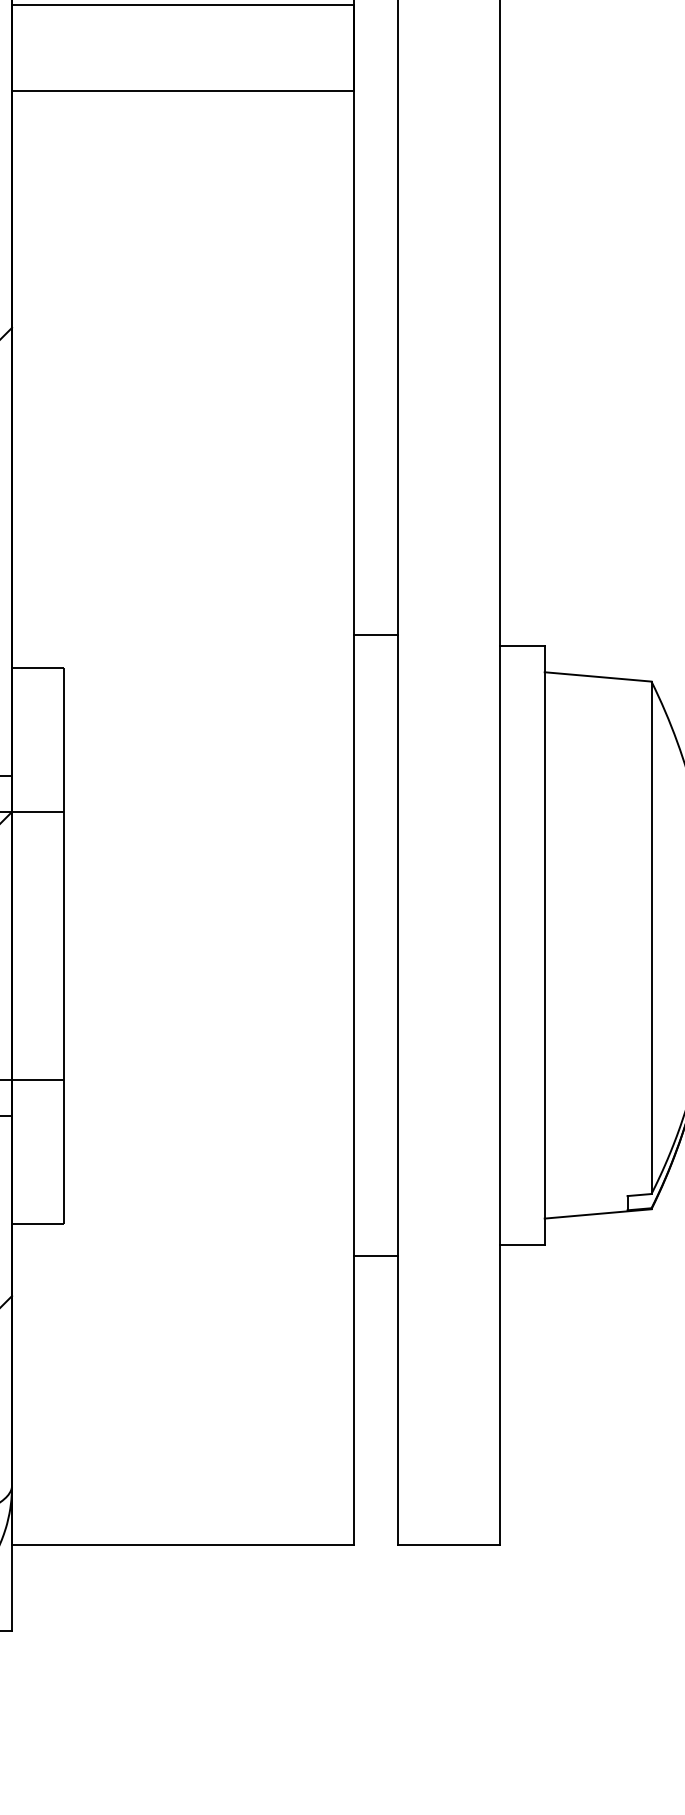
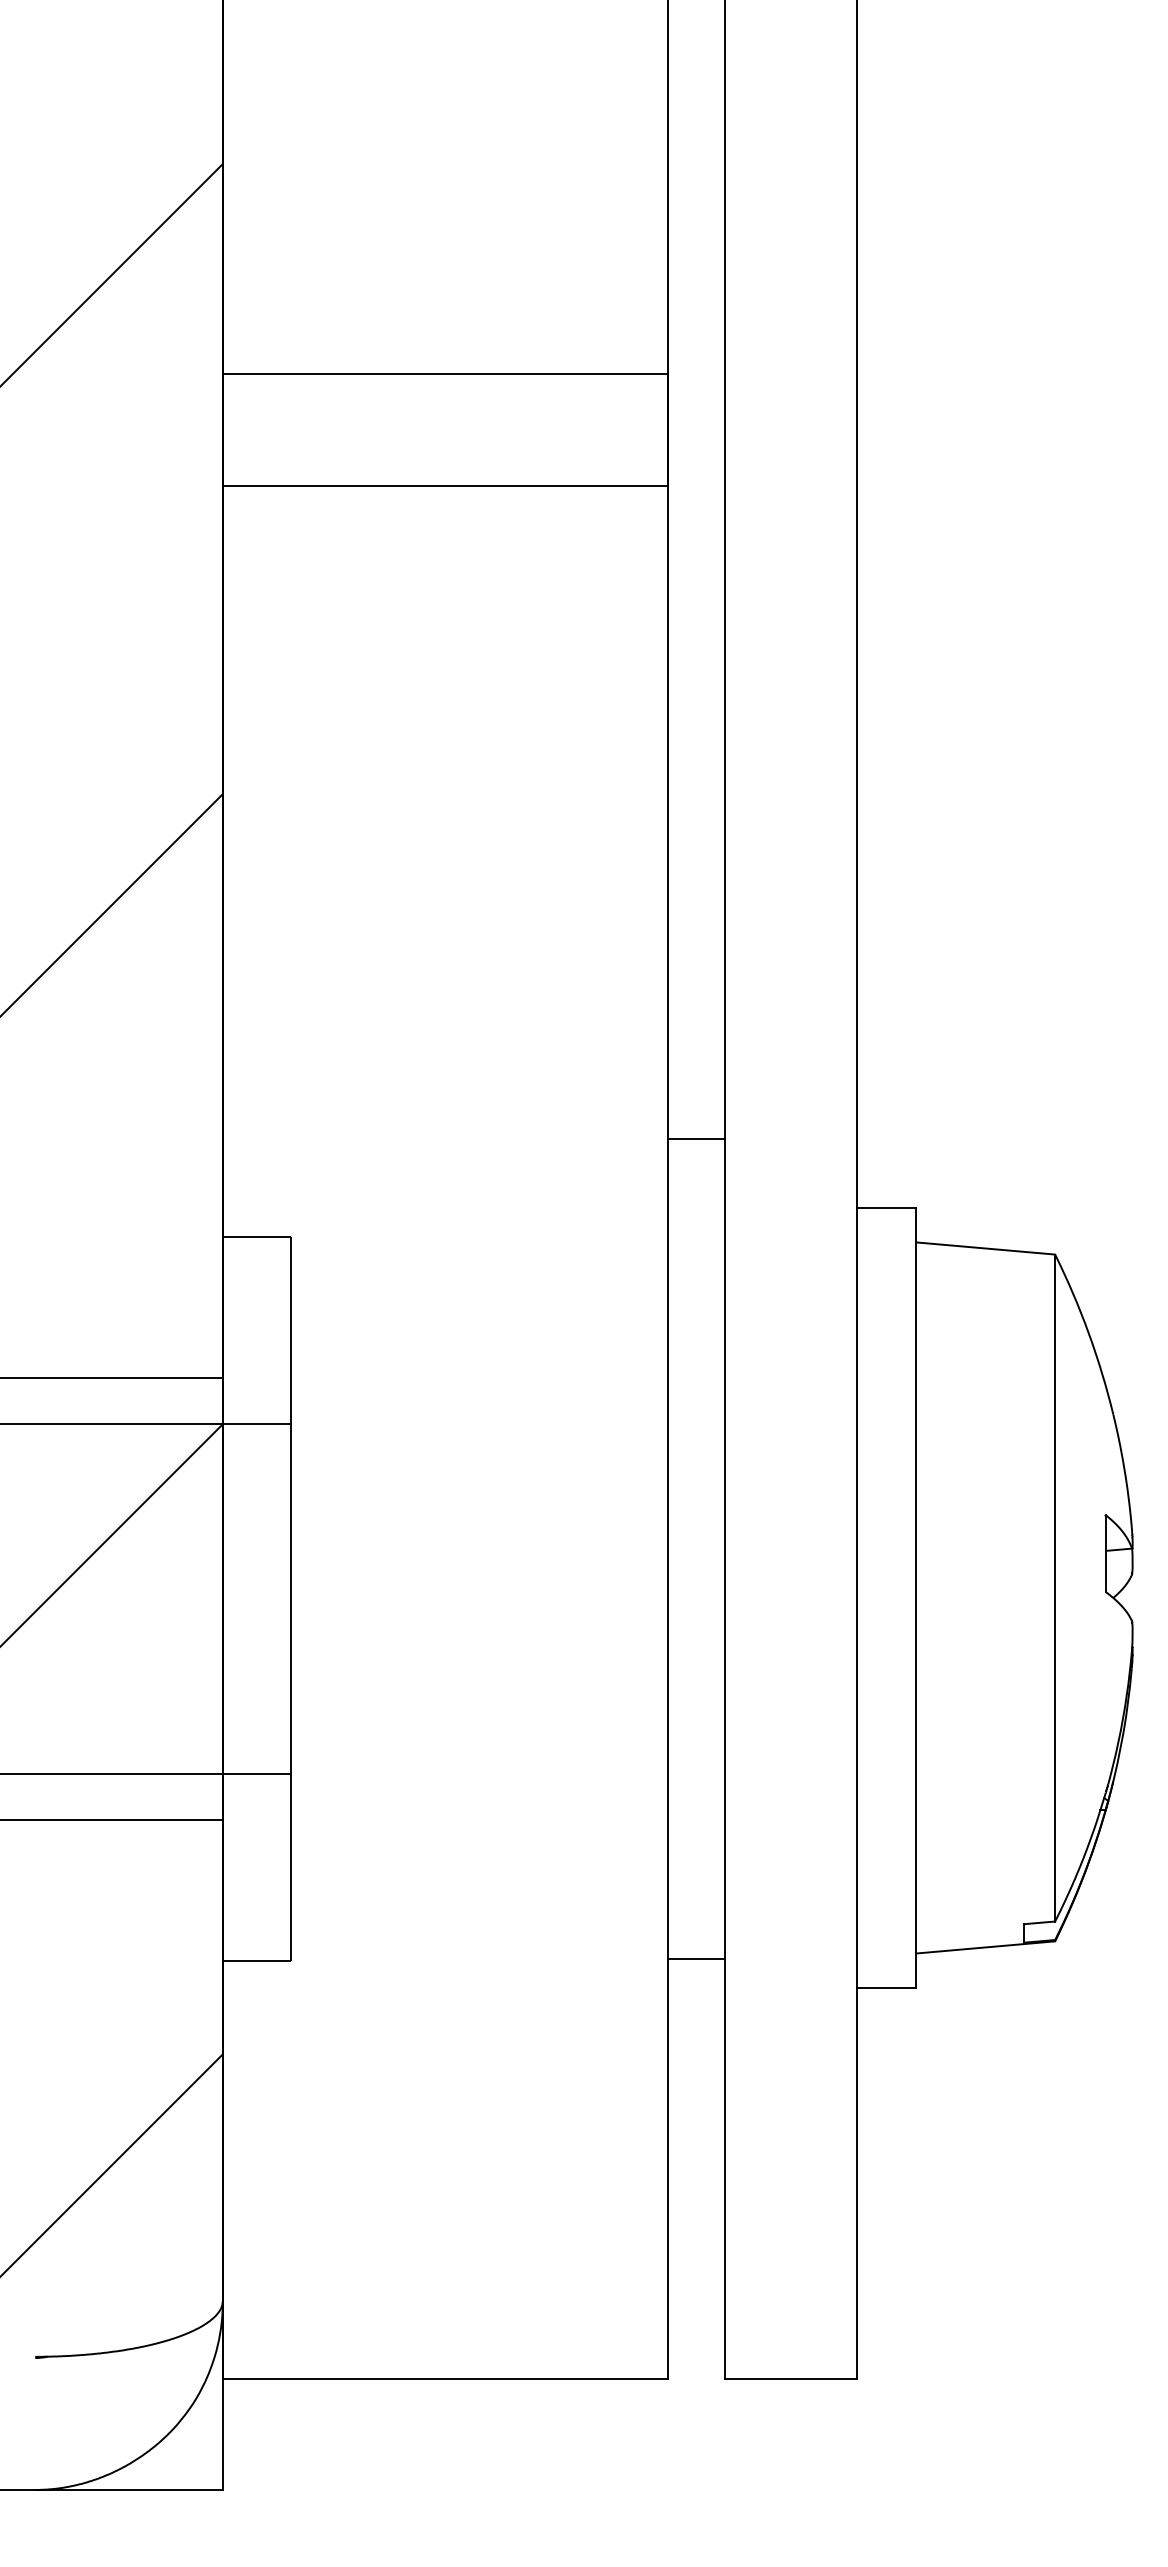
line: (375, 635) -> (696, 1139), moved
line: (375, 1255) -> (696, 1958), moved

